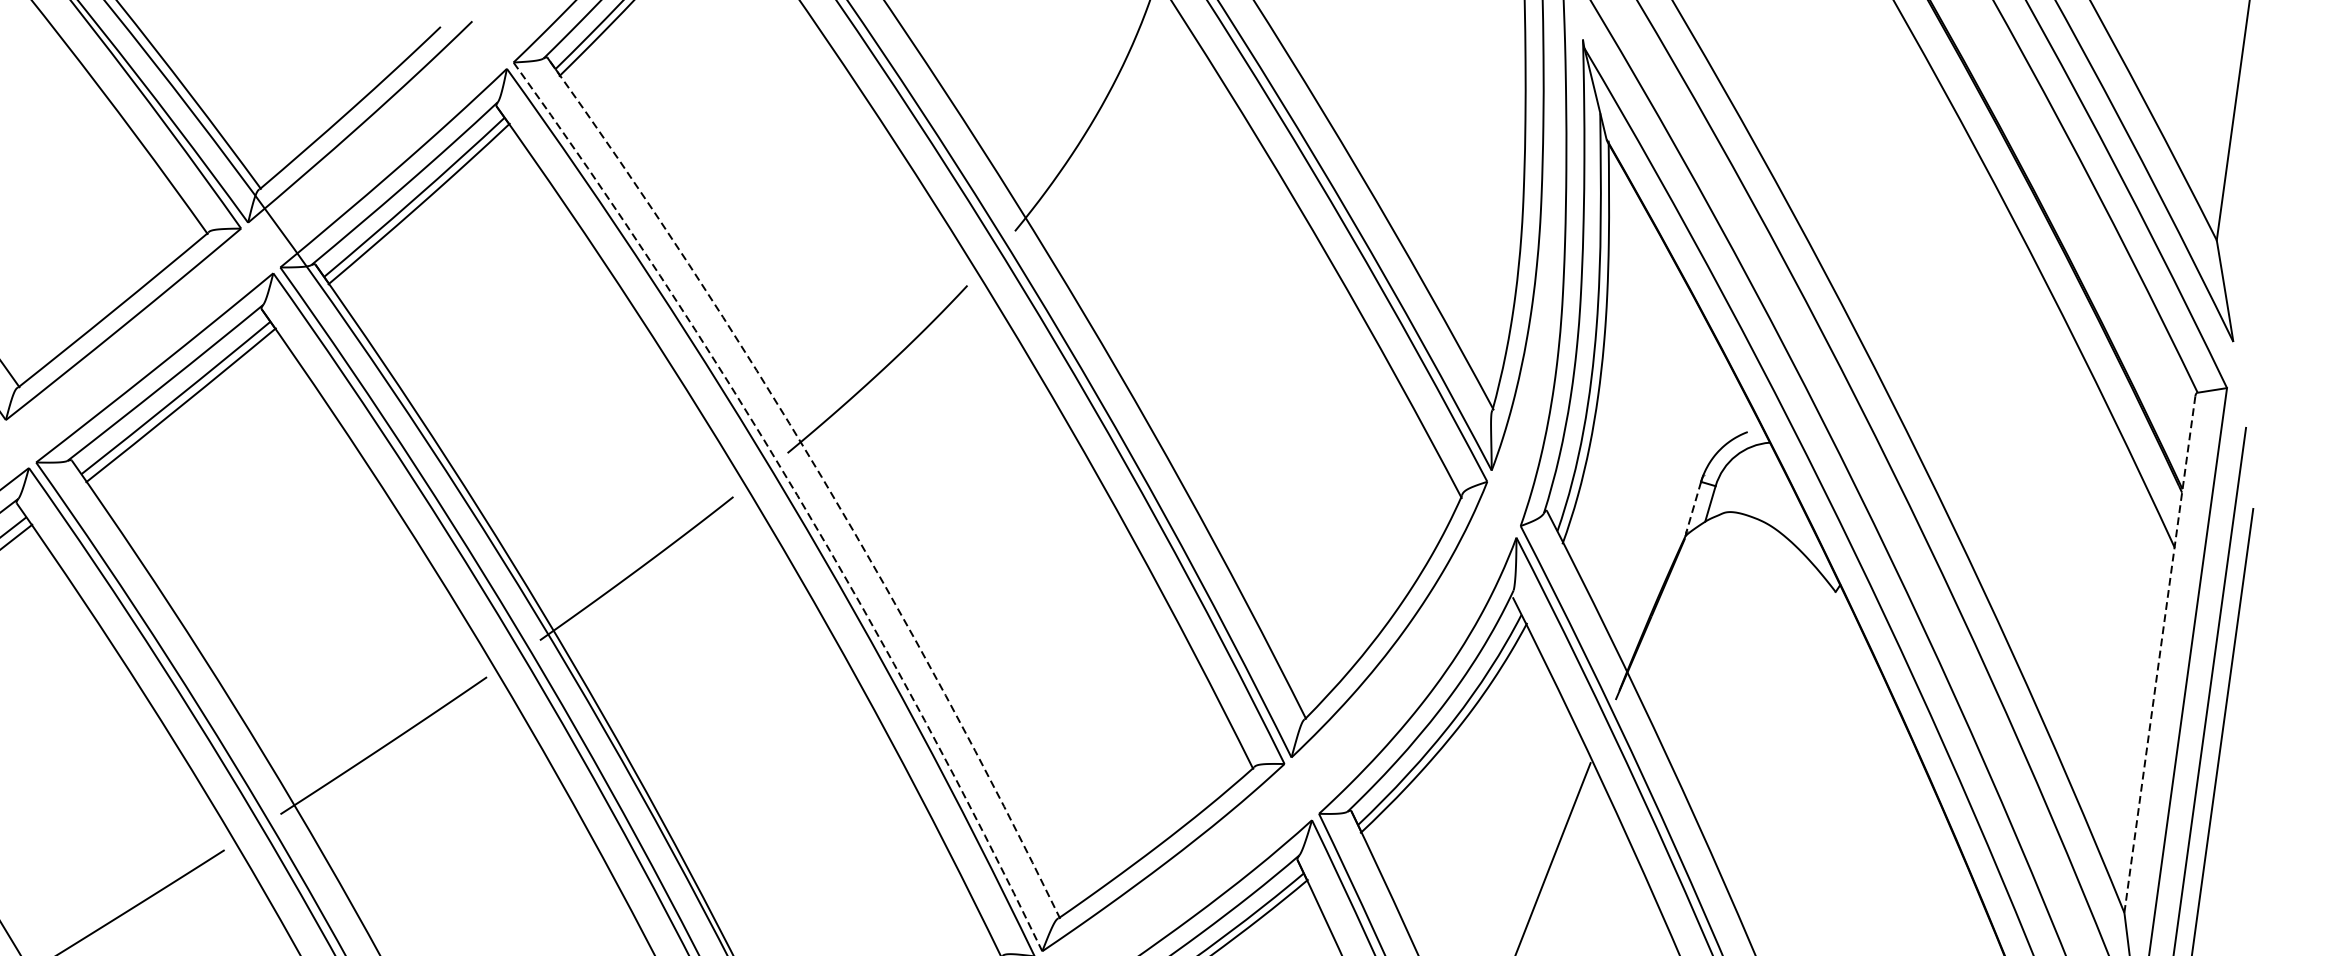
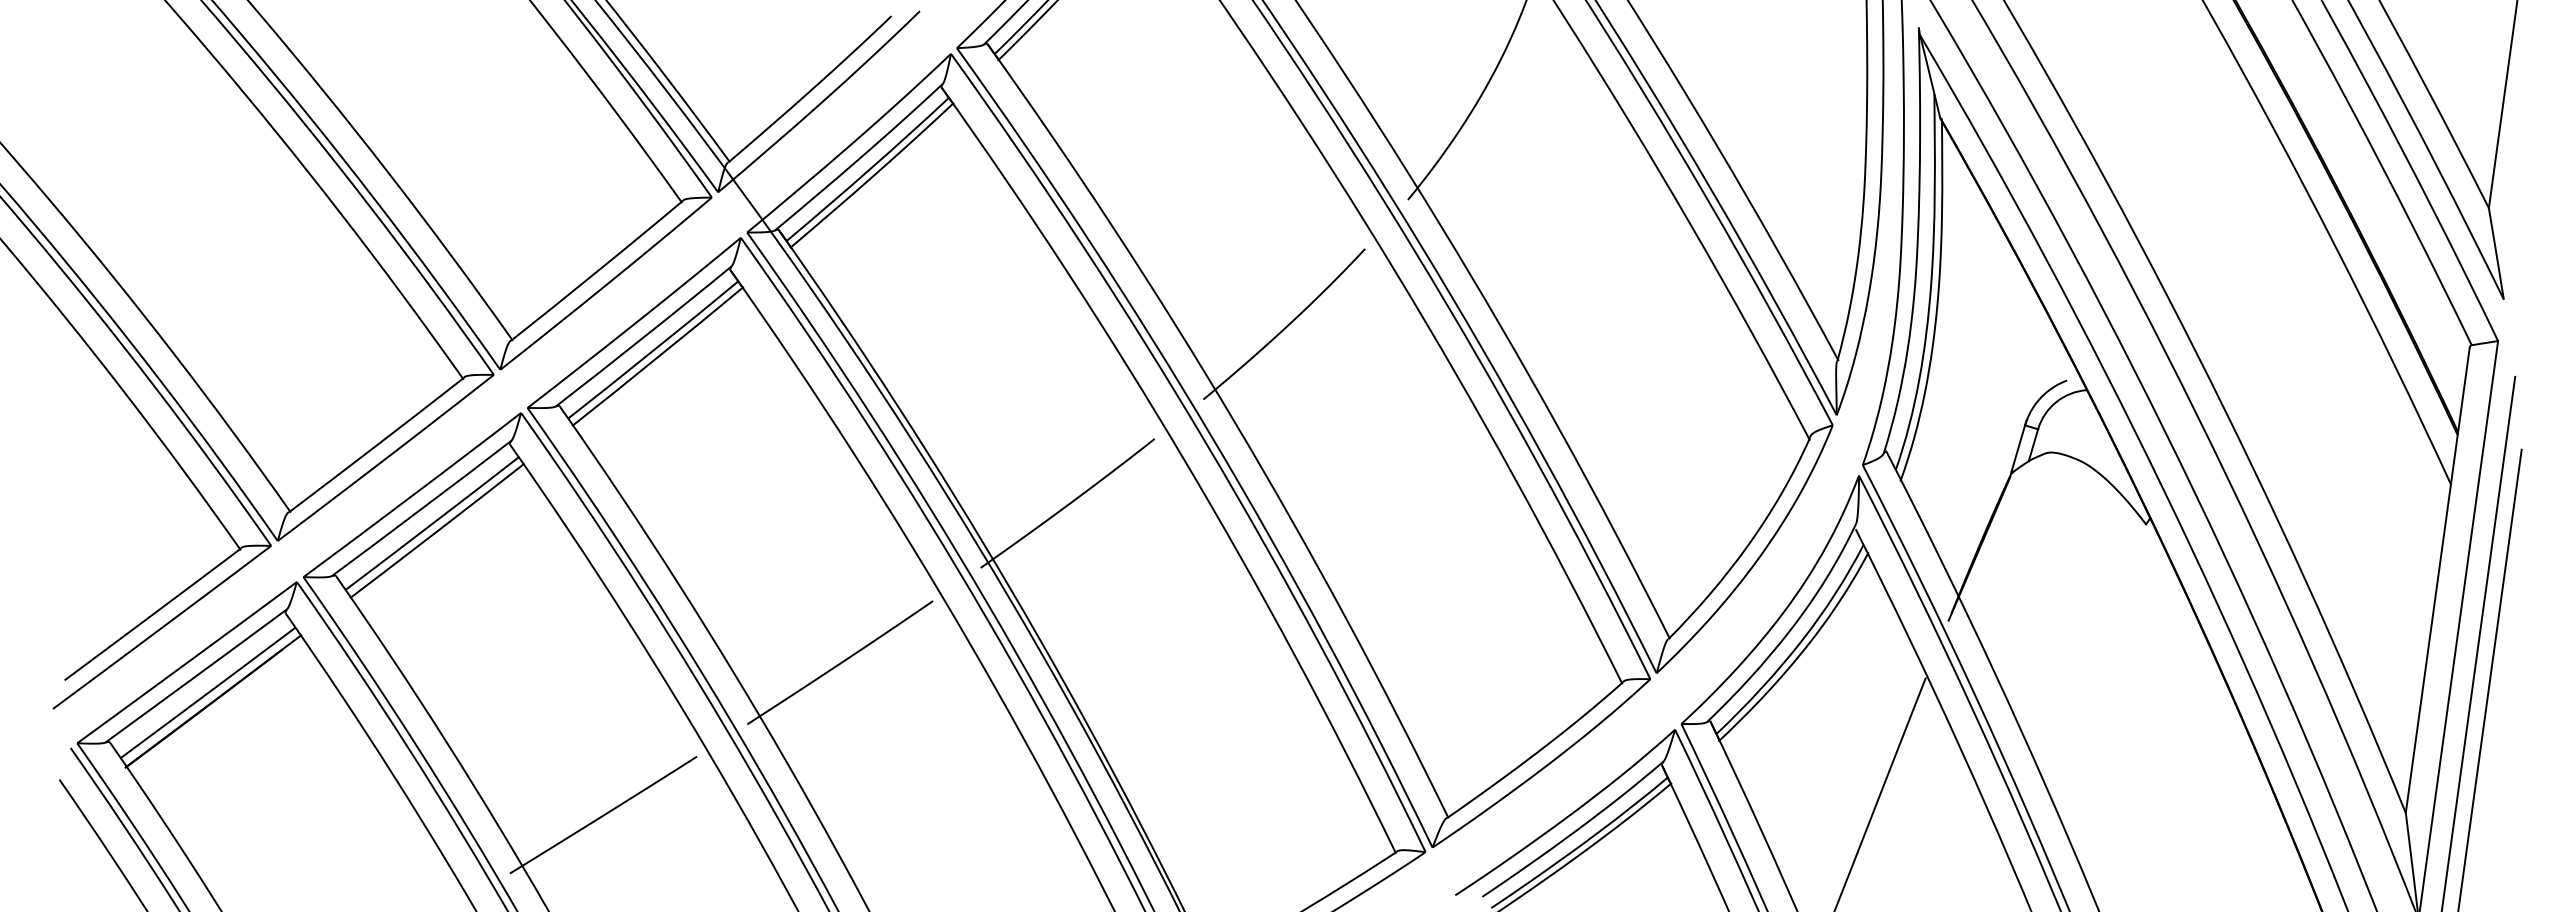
arc: (822, 477) -> (1234, 421), dashed -> solid
arc: (797, 495) -> (1212, 437), dashed -> solid
line: (1693, 507) -> (2018, 448), dashed -> solid
line: (2159, 654) -> (2437, 580), dashed -> solid

